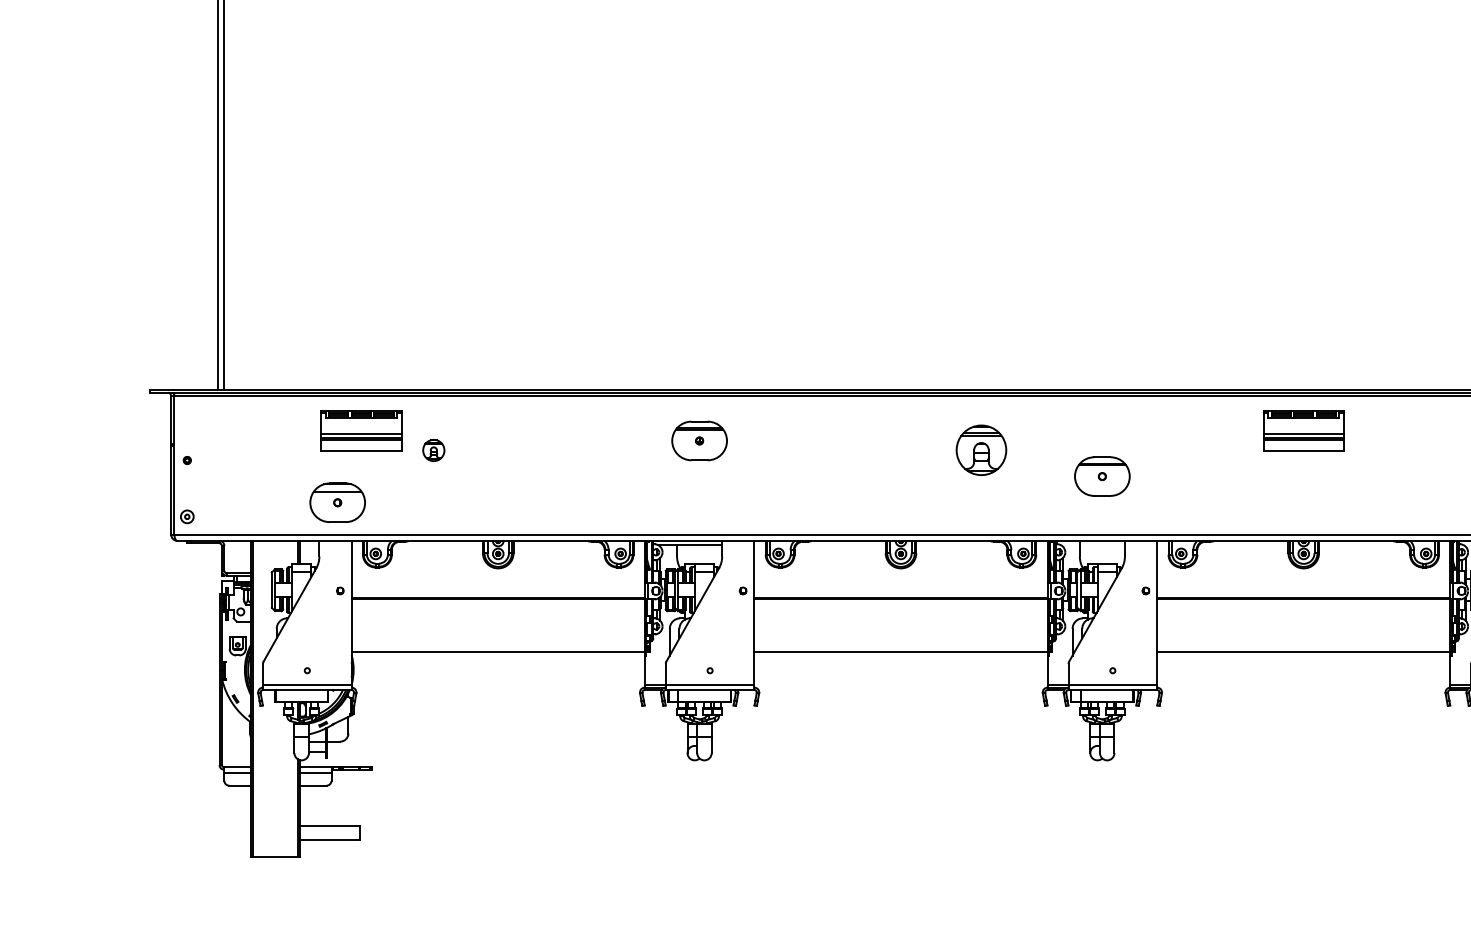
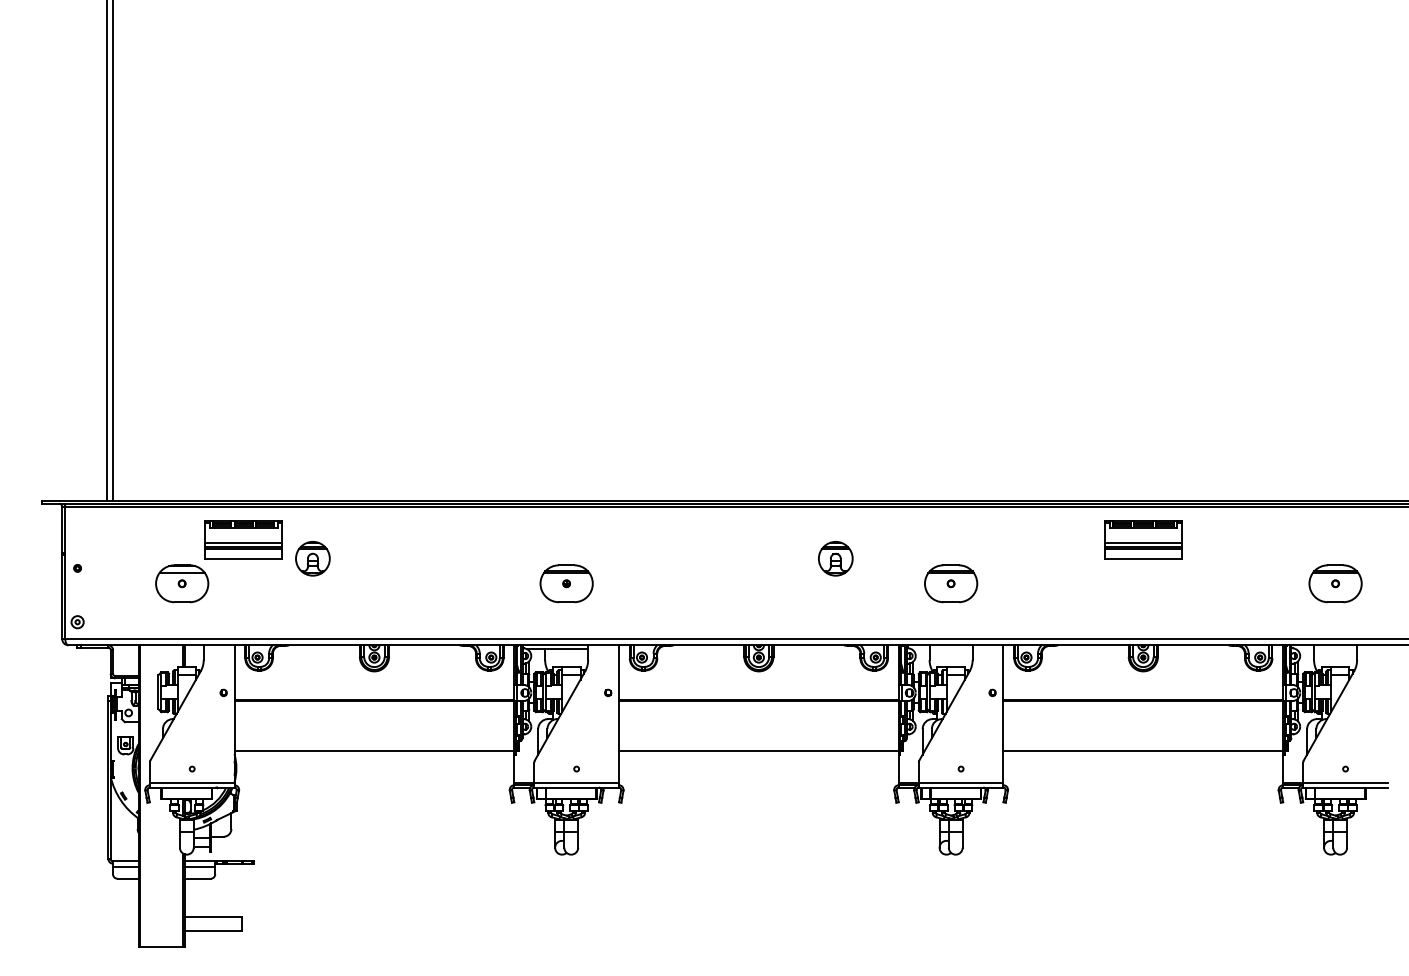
part: (699, 440) -> (566, 583), moved
part: (433, 450) -> (312, 558), size x1.67
part: (981, 450) -> (835, 558), size x0.71
part: (338, 502) -> (182, 583), moved

